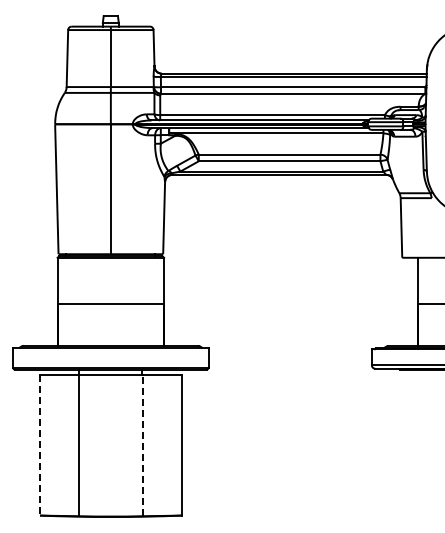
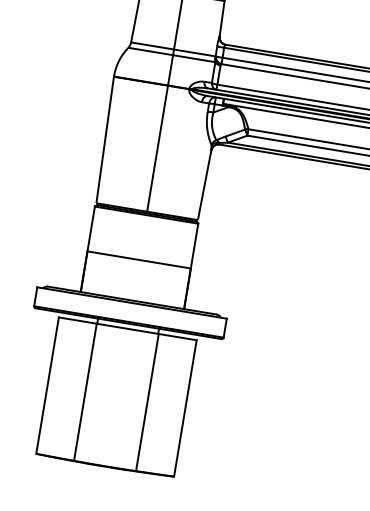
line: (39, 445) -> (47, 385), dashed -> solid
line: (142, 445) -> (147, 402), dashed -> solid

